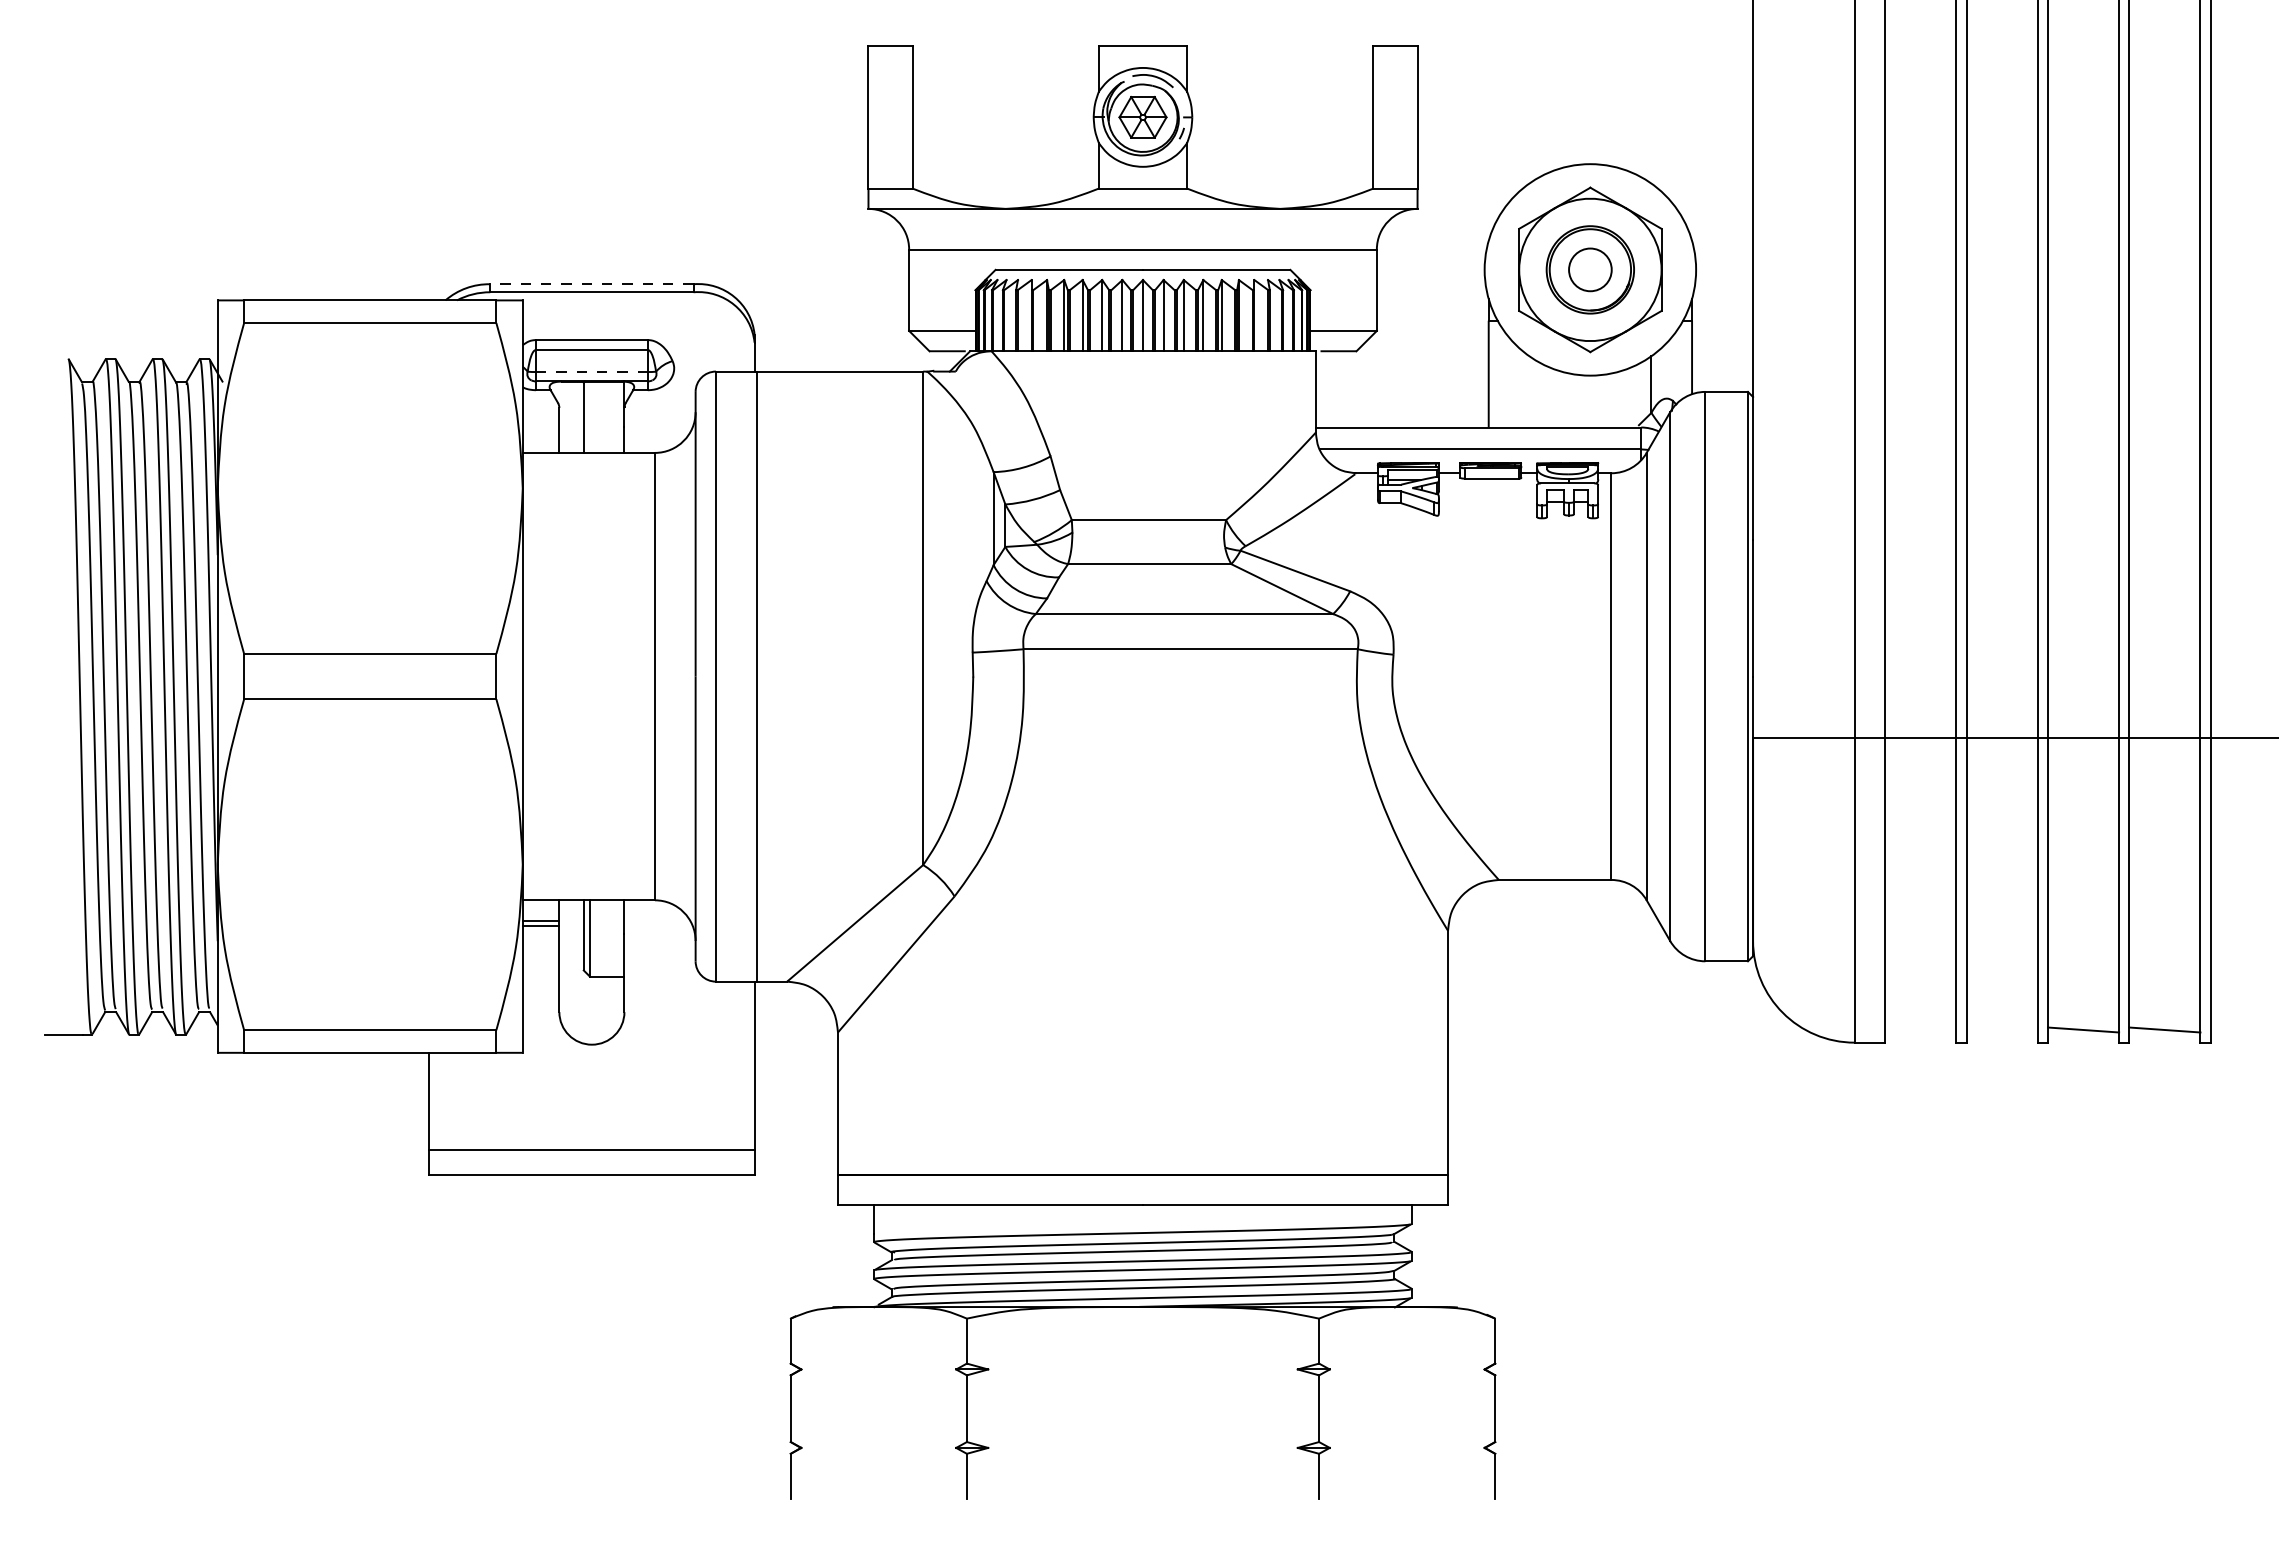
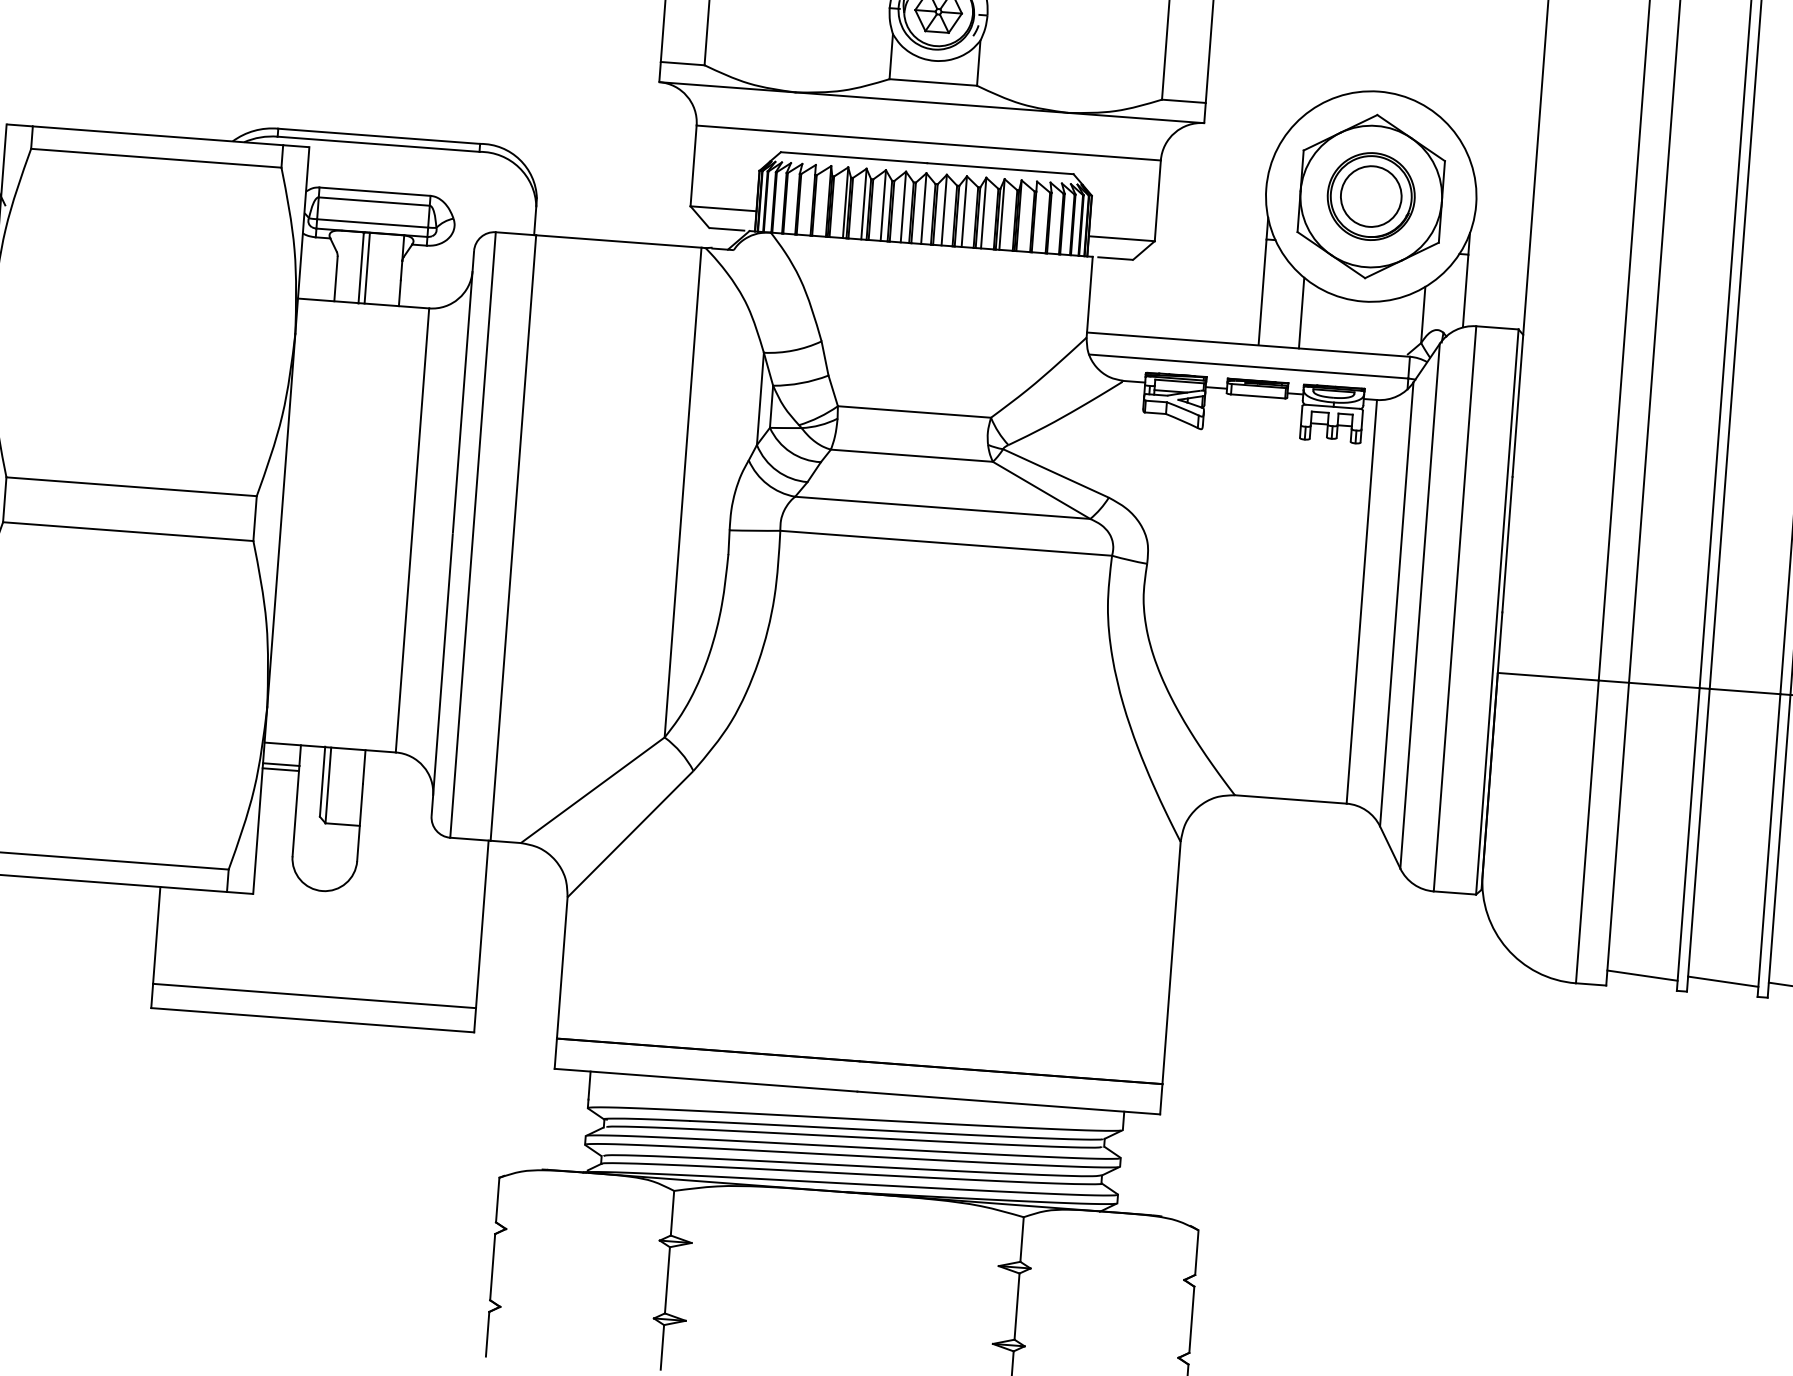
circle: (1589, 269) -> (1370, 196), size x1.43
line: (591, 284) -> (378, 136), dashed -> solid
line: (591, 372) -> (372, 223), dashed -> solid
line: (1529, 391) -> (1301, 312), added
line: (589, 416) -> (366, 267), added
line: (1920, 1029) -> (1642, 975), added
line: (2001, 1029) -> (1722, 981), added

